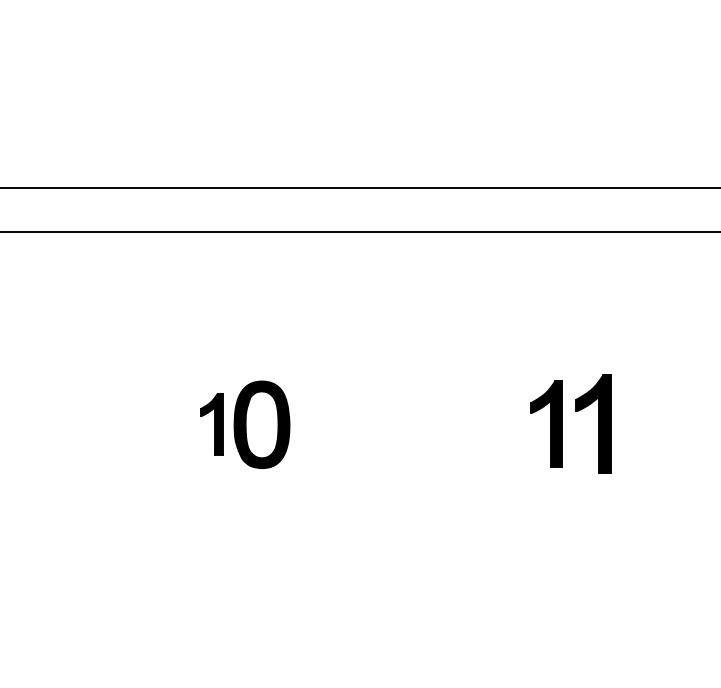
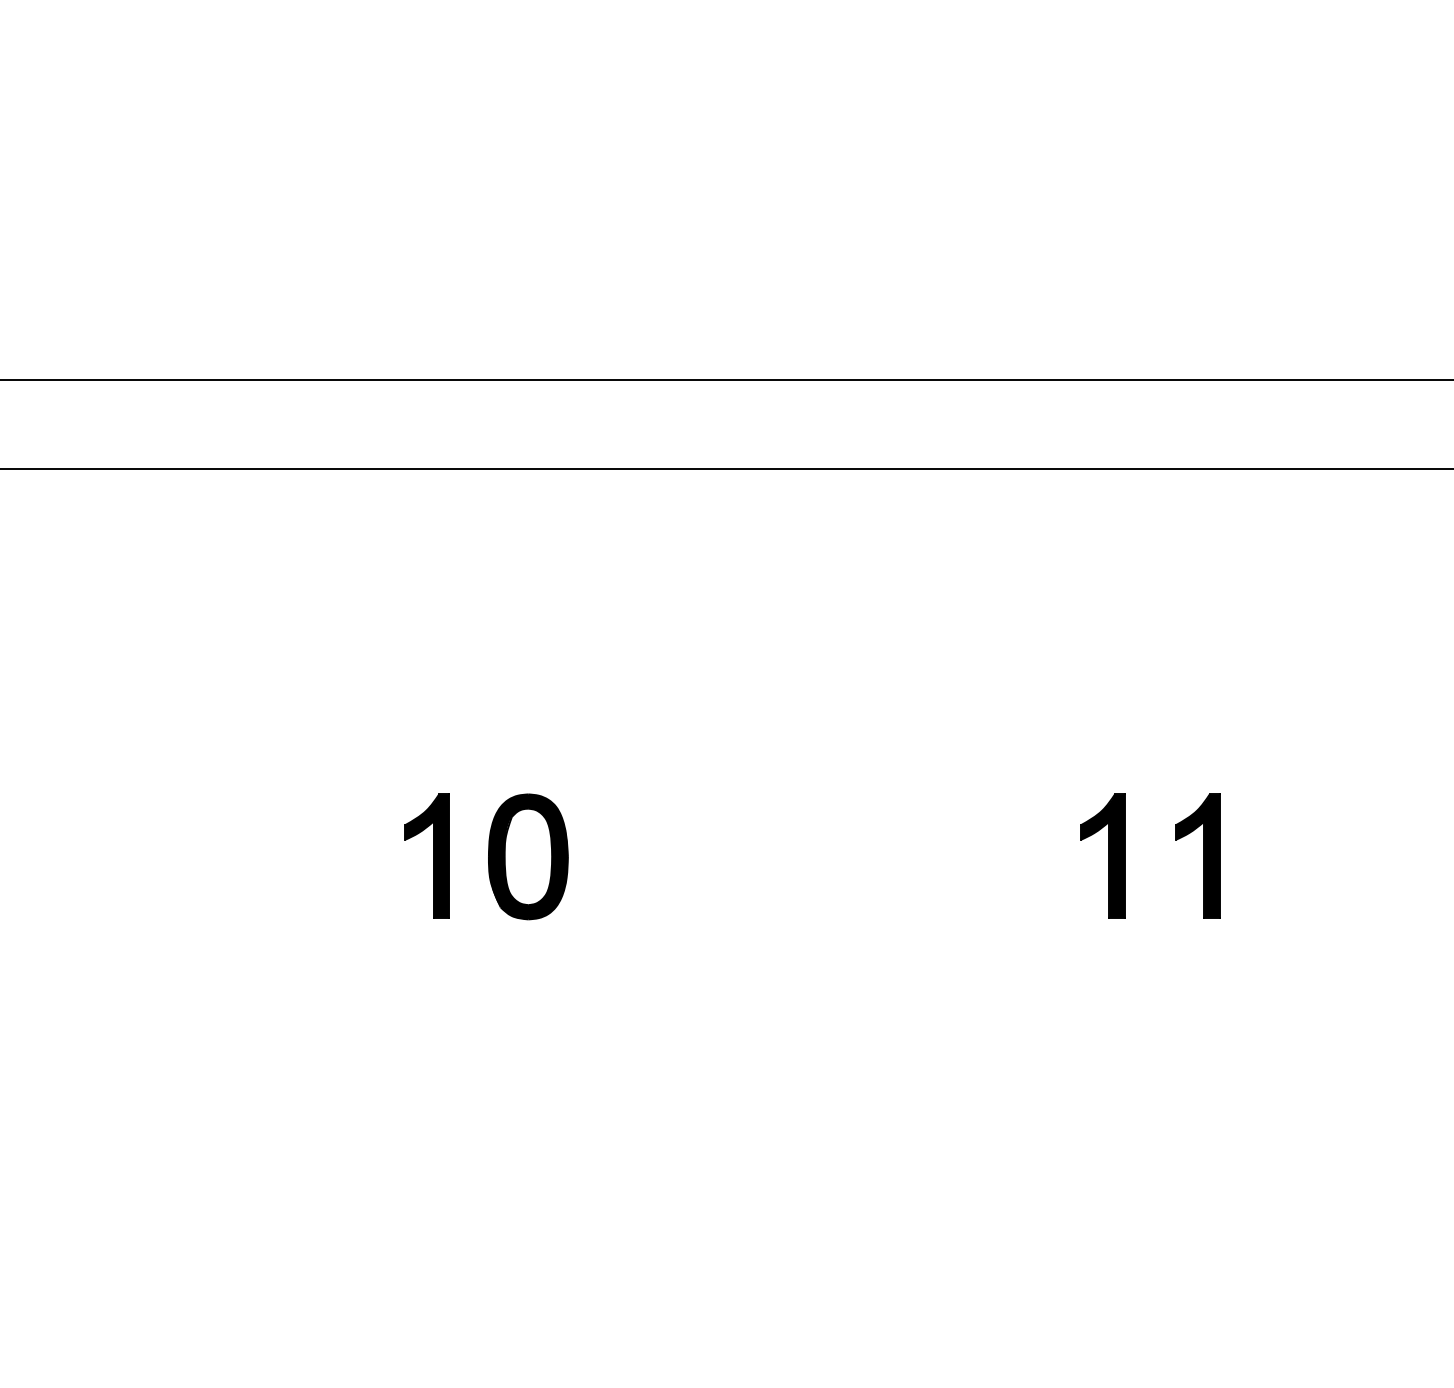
part: (261, 424) -> (527, 856), size x0.71
part: (546, 424) -> (1102, 856), size x0.71
part: (593, 424) -> (1197, 856), size x0.62

